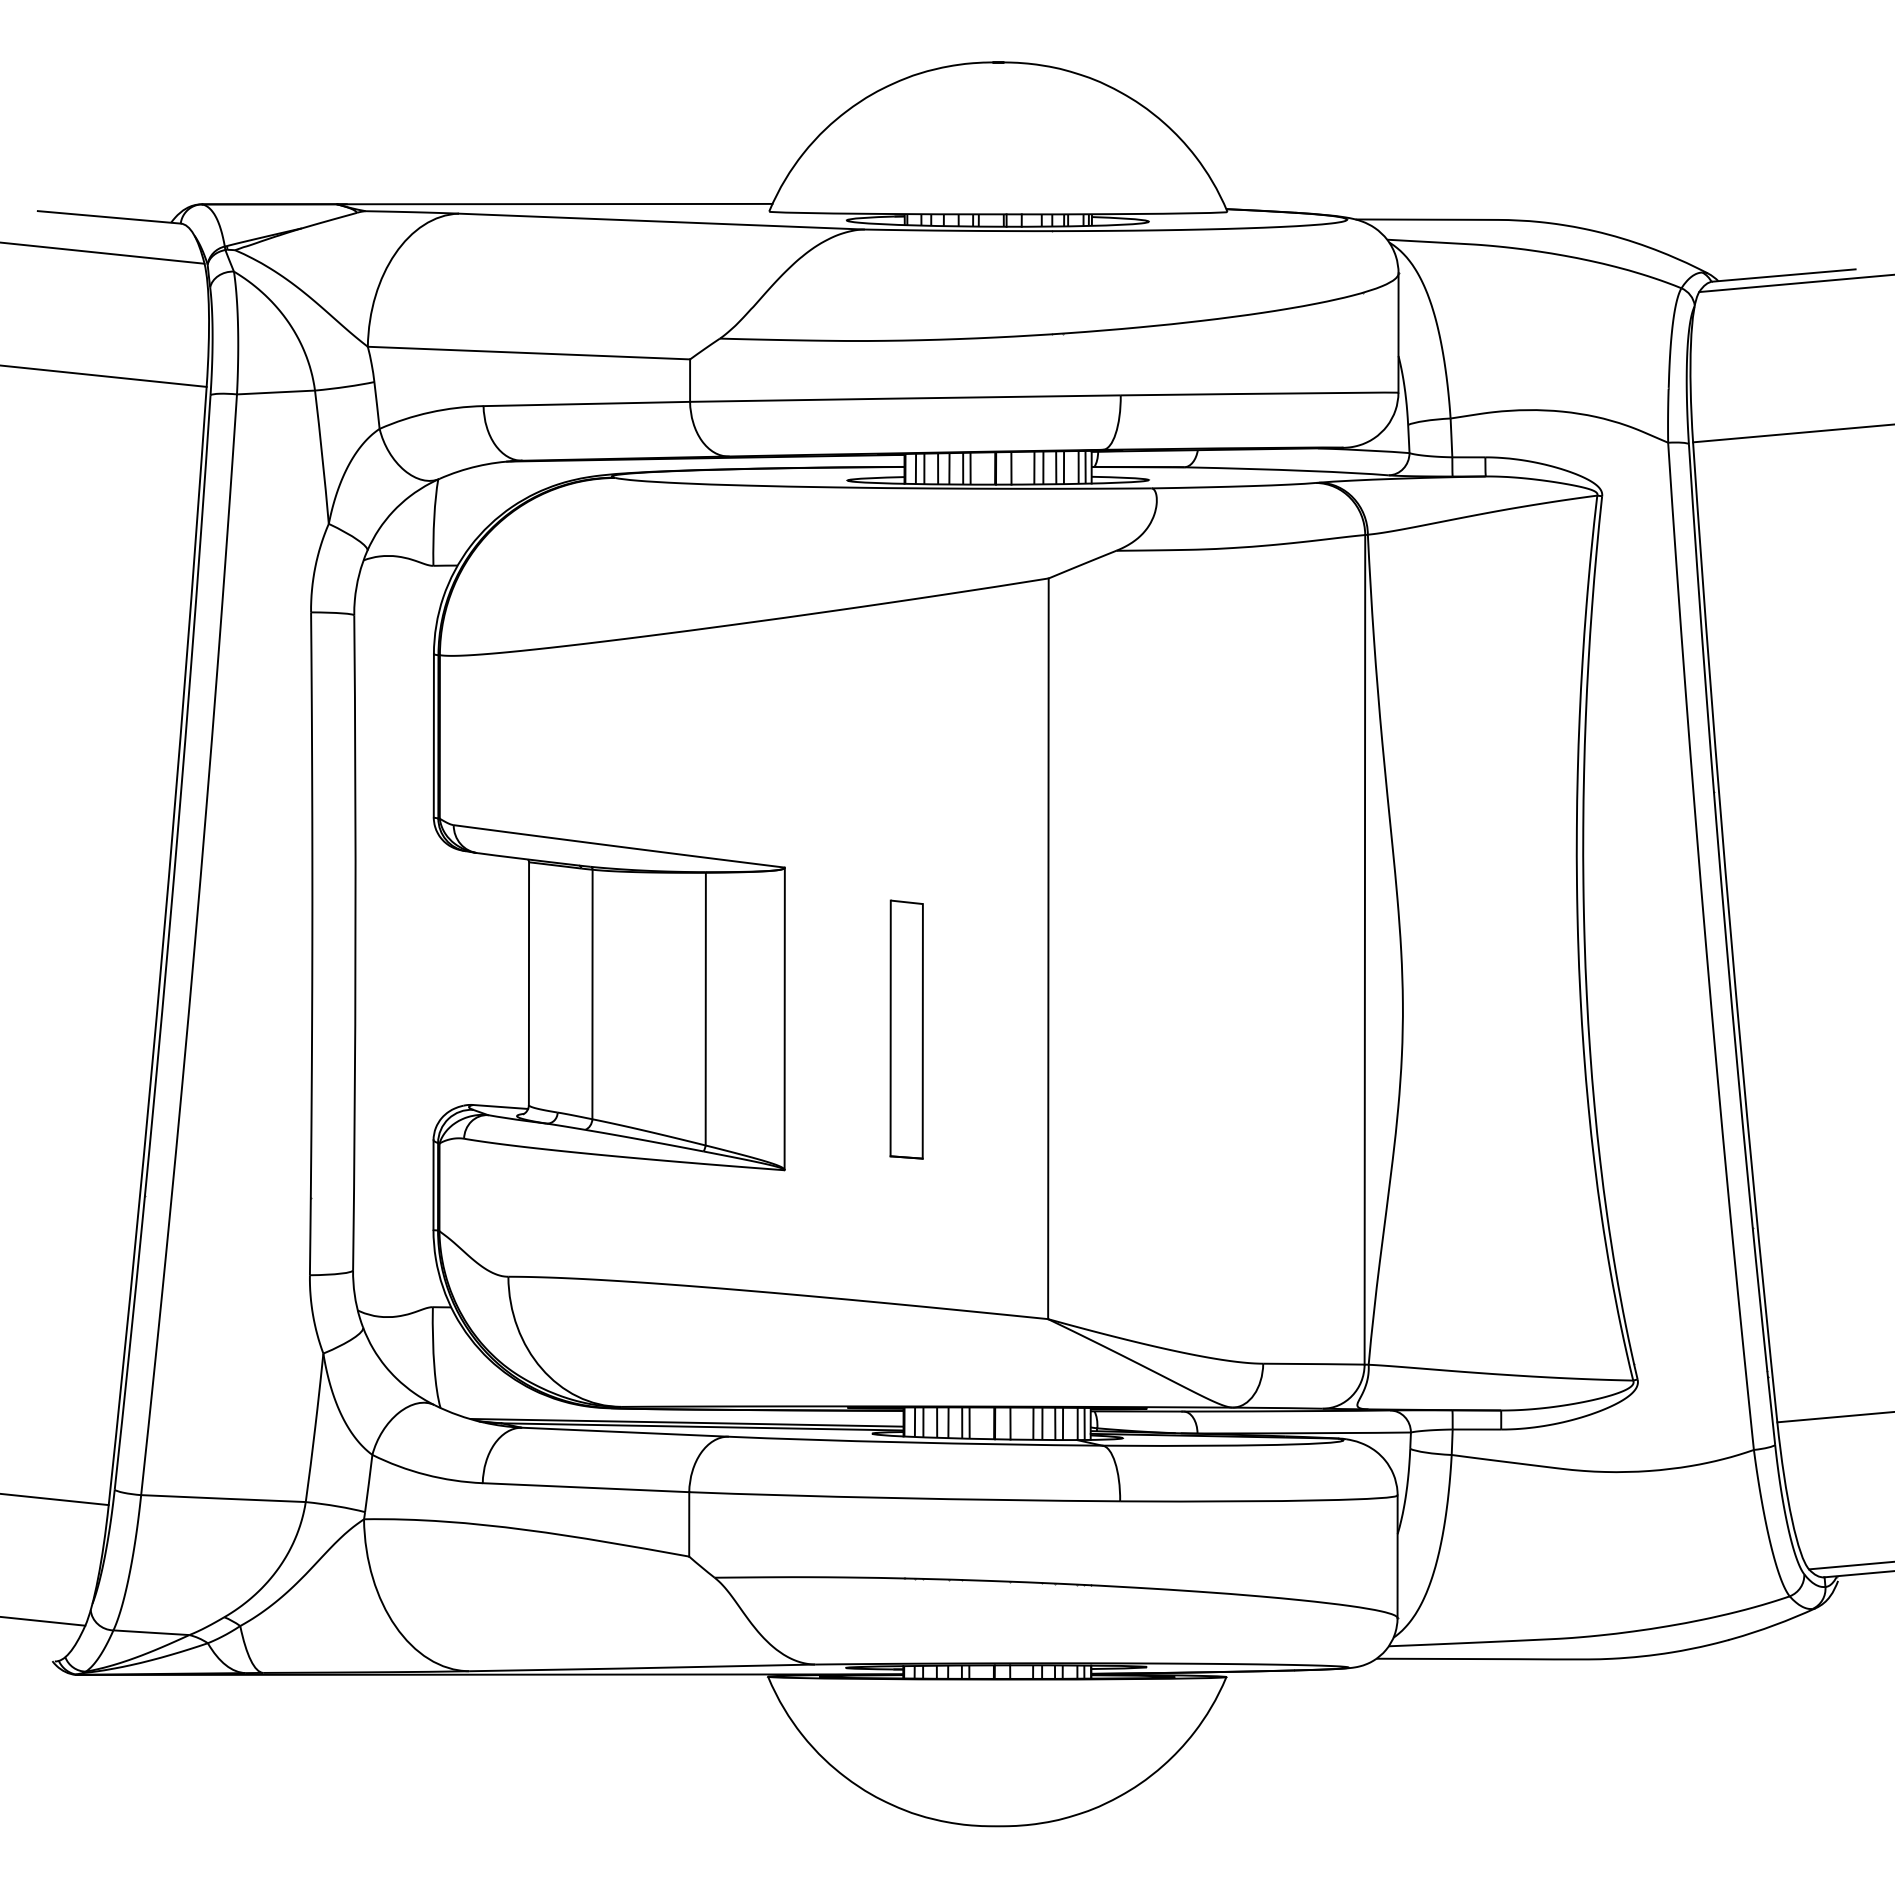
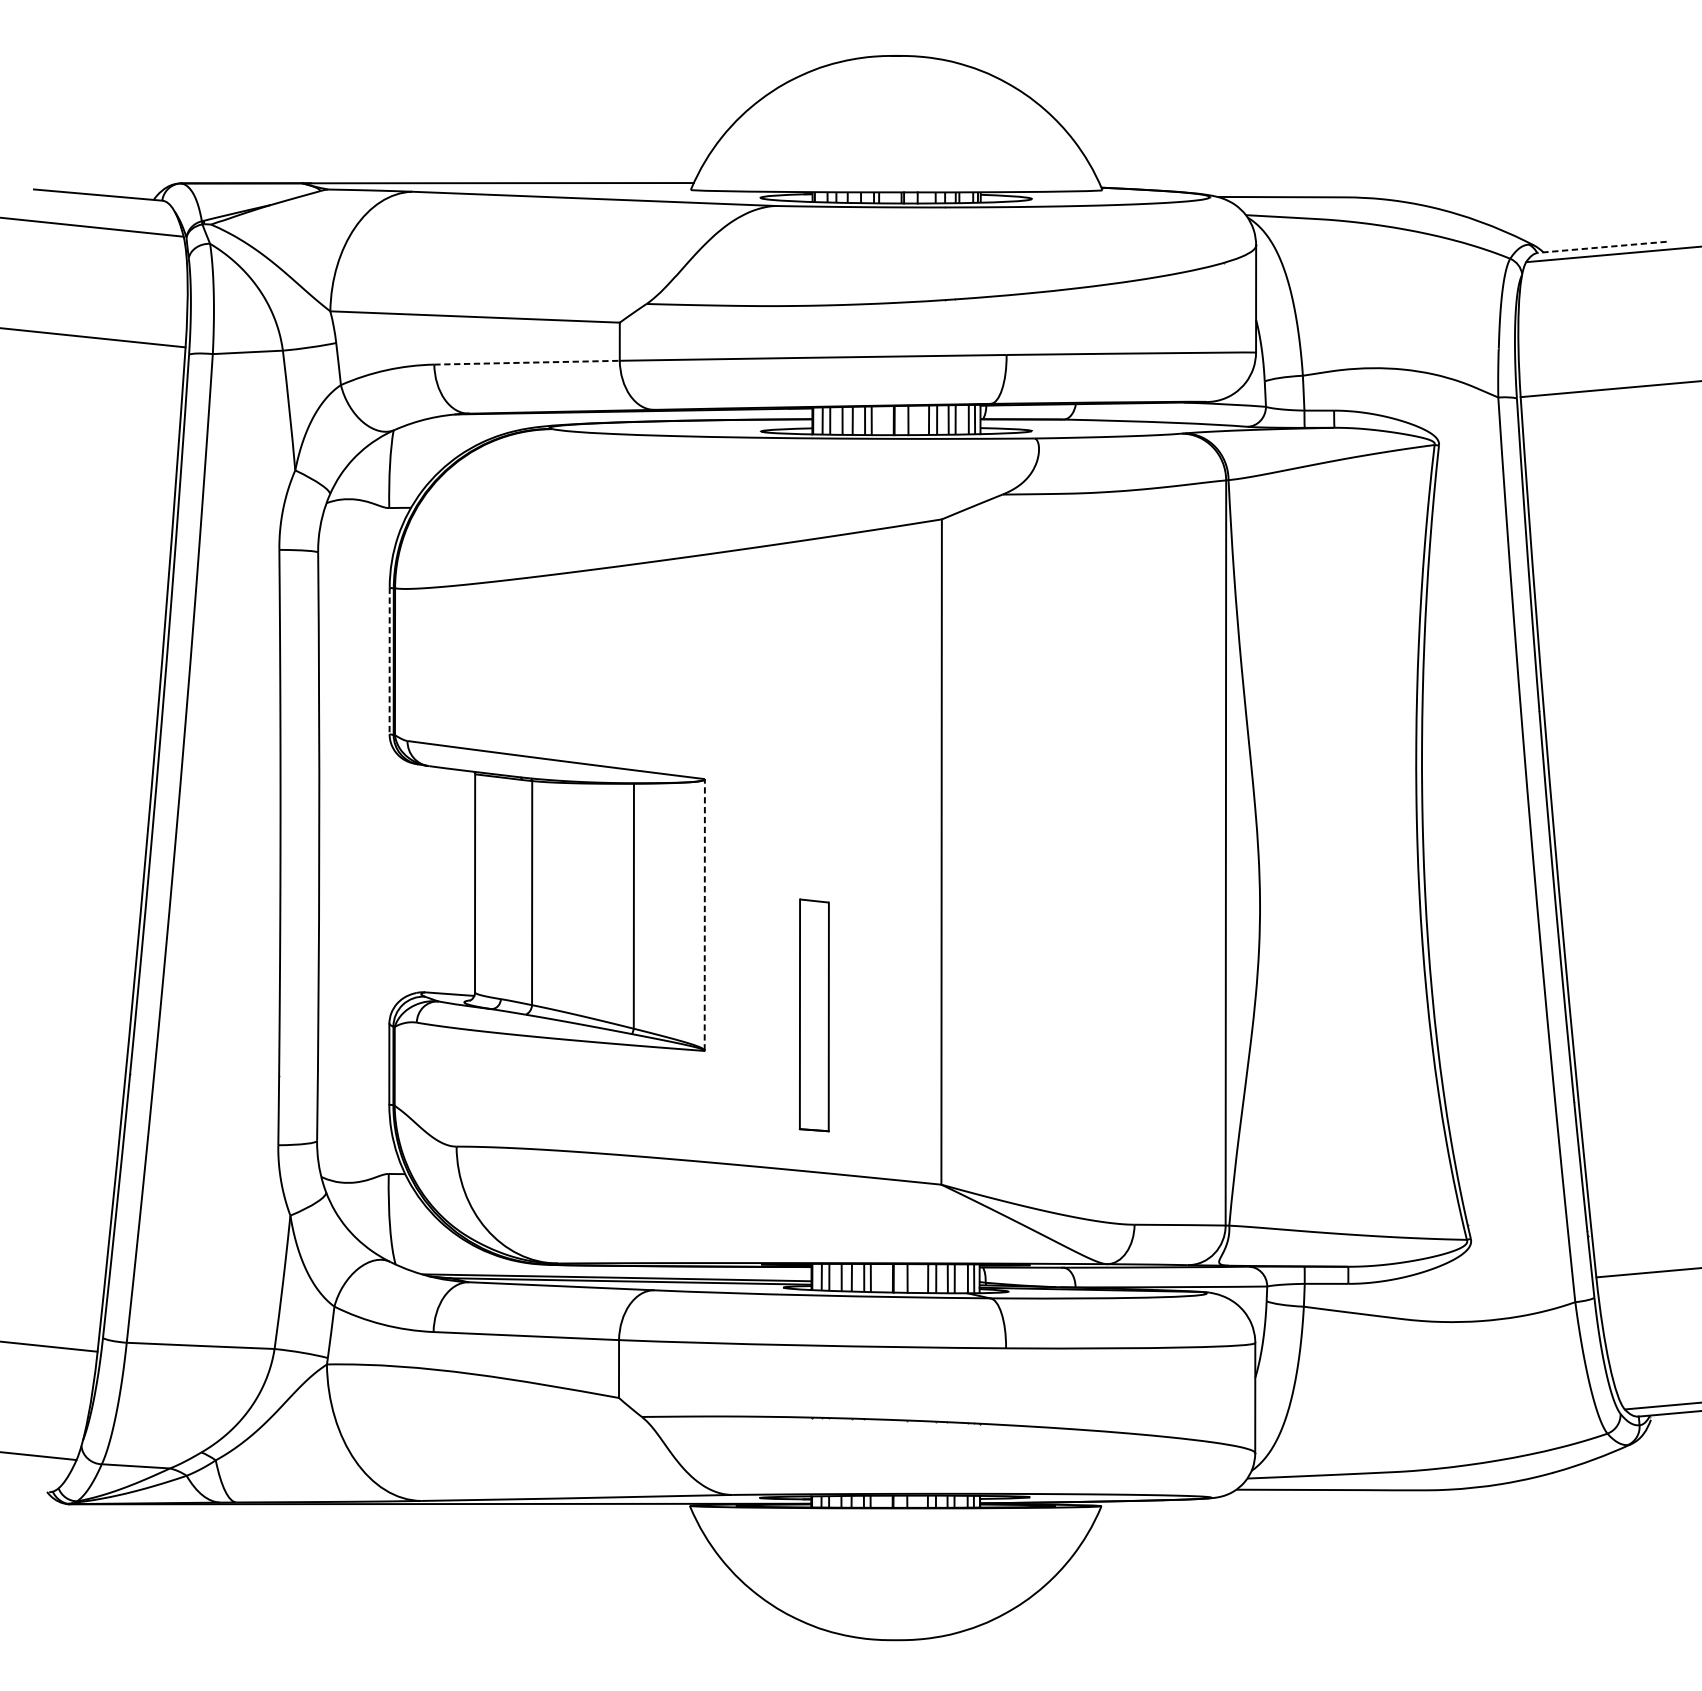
line: (1784, 275) -> (1602, 247), solid -> dashed
line: (587, 403) -> (527, 362), solid -> dashed
line: (433, 735) -> (389, 660), solid -> dashed
line: (784, 1018) -> (704, 914), solid -> dashed
part: (906, 1029) -> (814, 1015), moved

